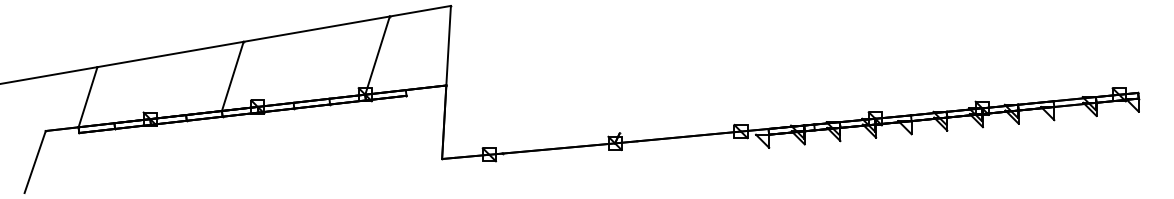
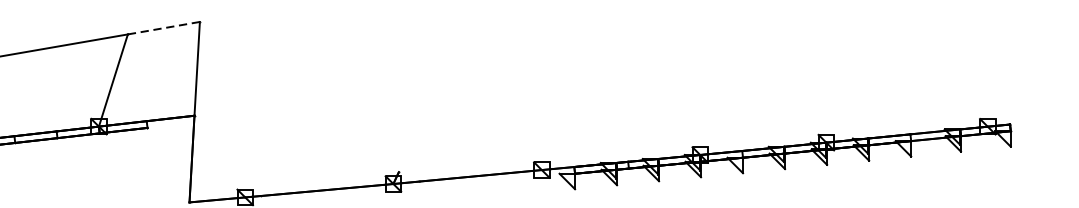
line: (420, 11) -> (164, 28), solid -> dashed

